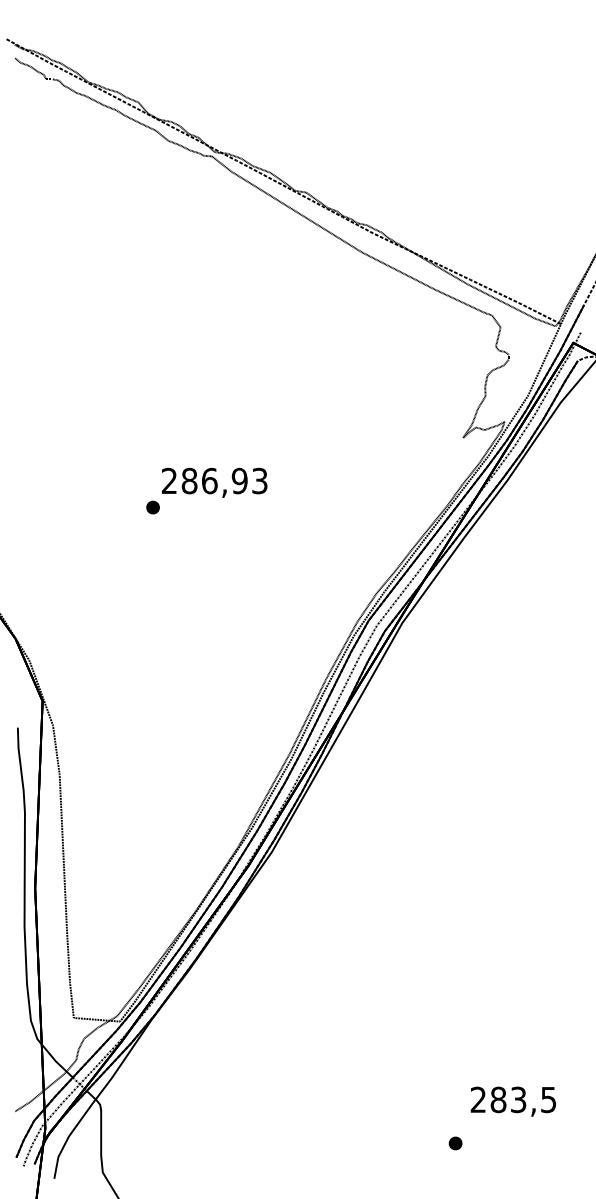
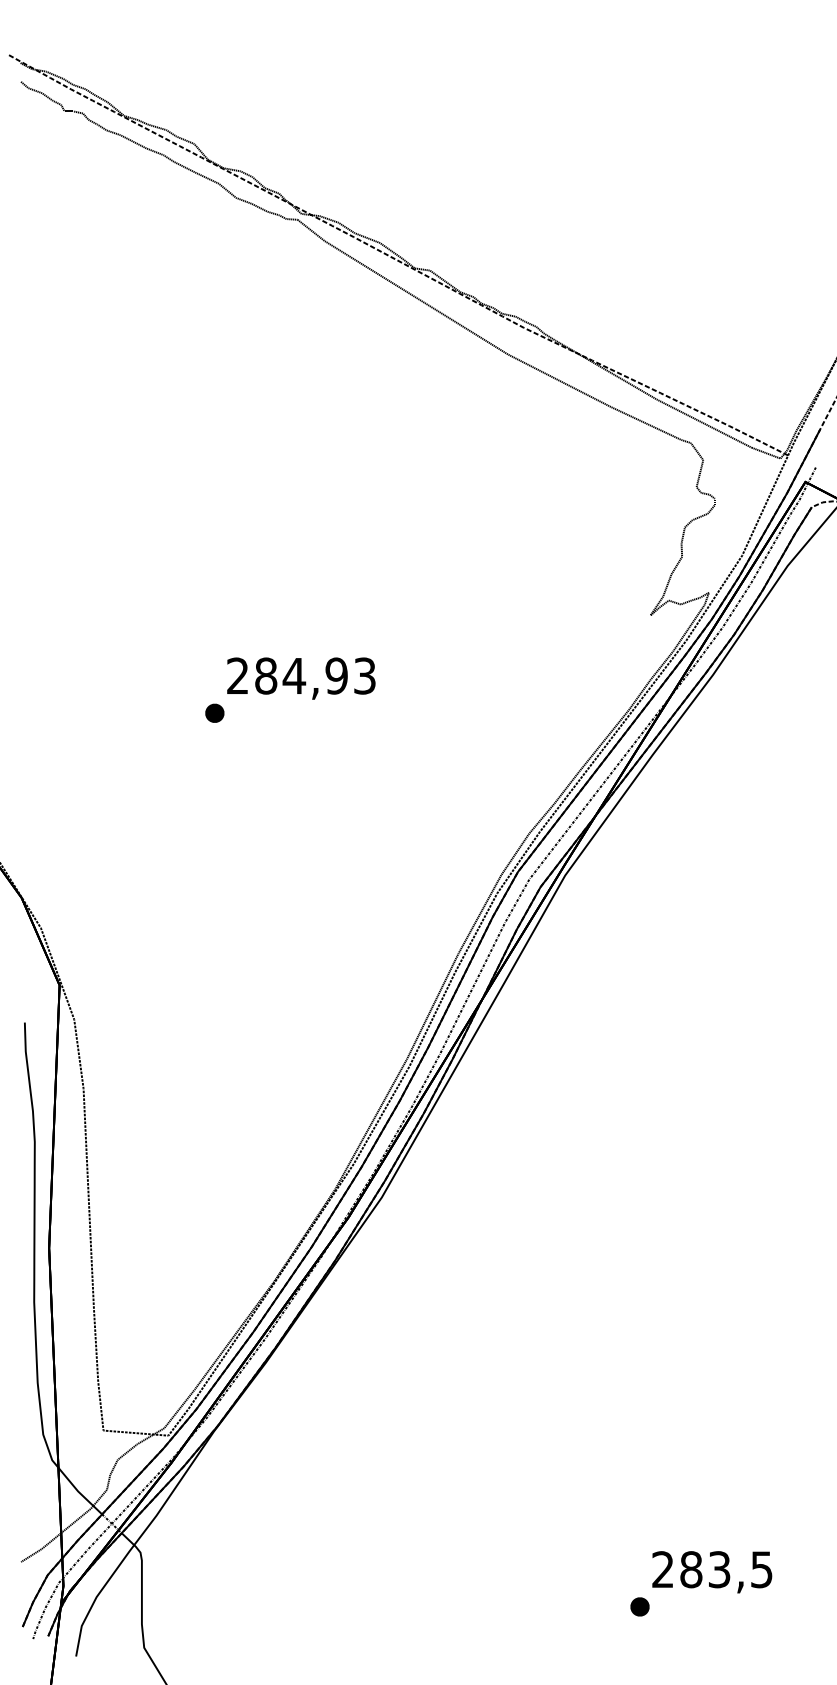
text: (209, 480) -> (294, 675), 286,93 -> 284,93
text: (513, 1101) -> (712, 1572), moved

